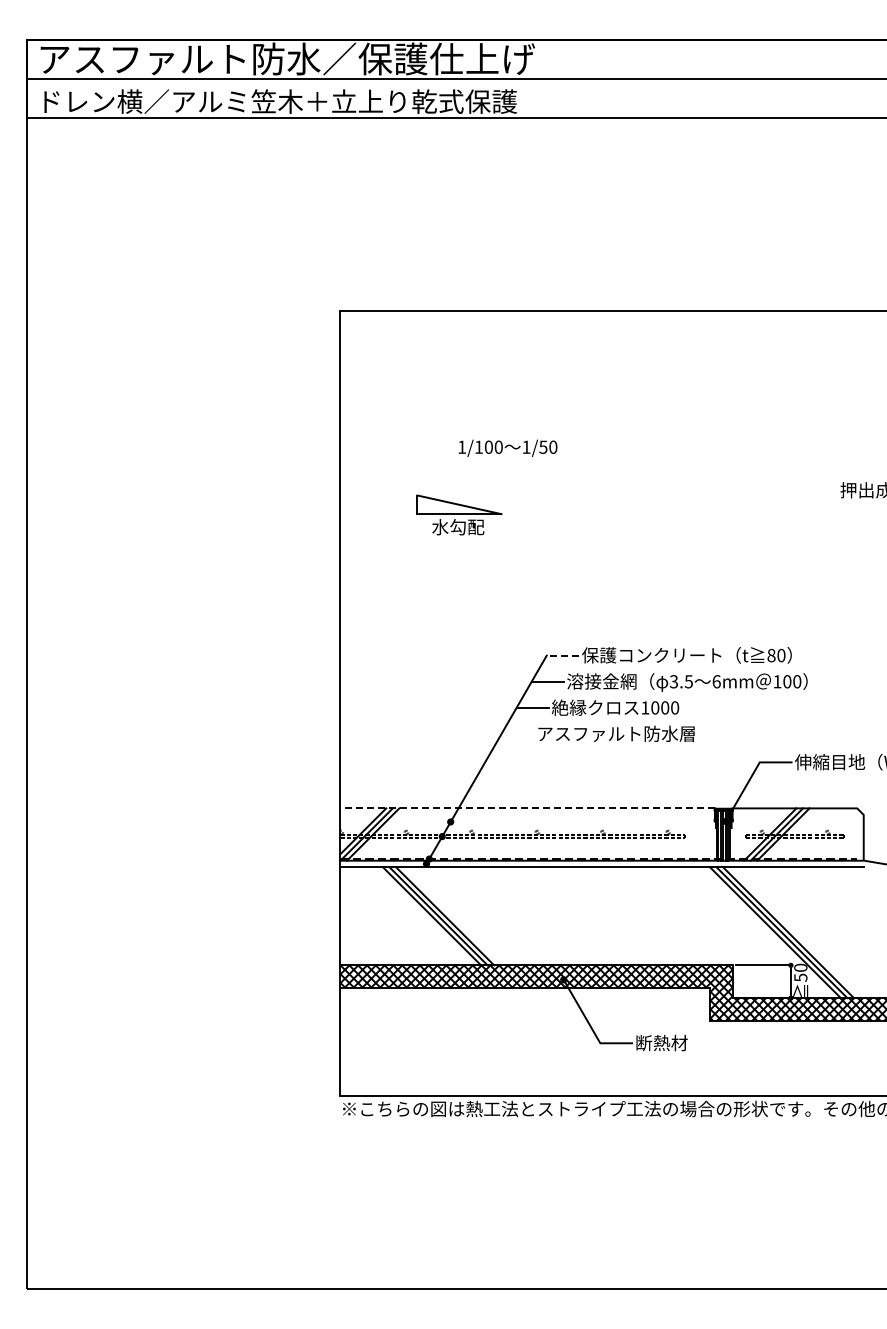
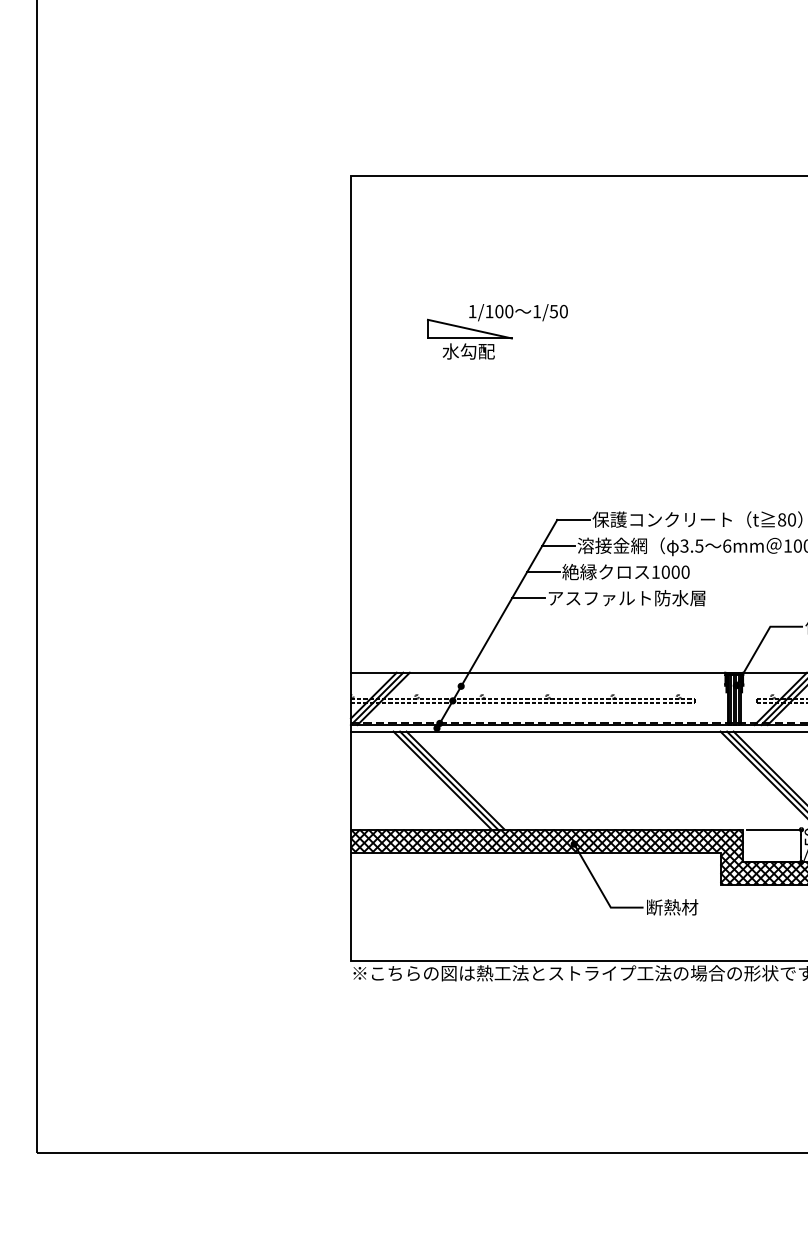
part: (459, 514) -> (470, 338), moved
line: (562, 655) -> (573, 519), dashed -> solid
line: (517, 734) -> (528, 598), added
line: (527, 808) -> (538, 672), dashed -> solid

